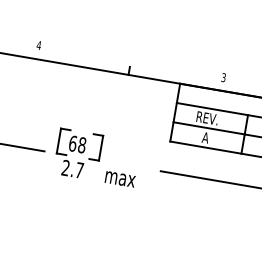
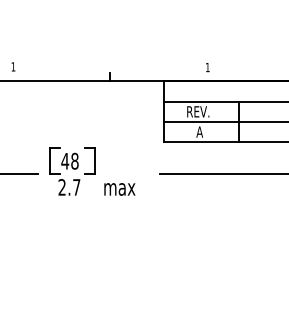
text: (39, 45) -> (13, 66), 4 -> 1
text: (223, 77) -> (207, 67), 3 -> 1
text: (73, 143) -> (65, 160), 68 -> 48

